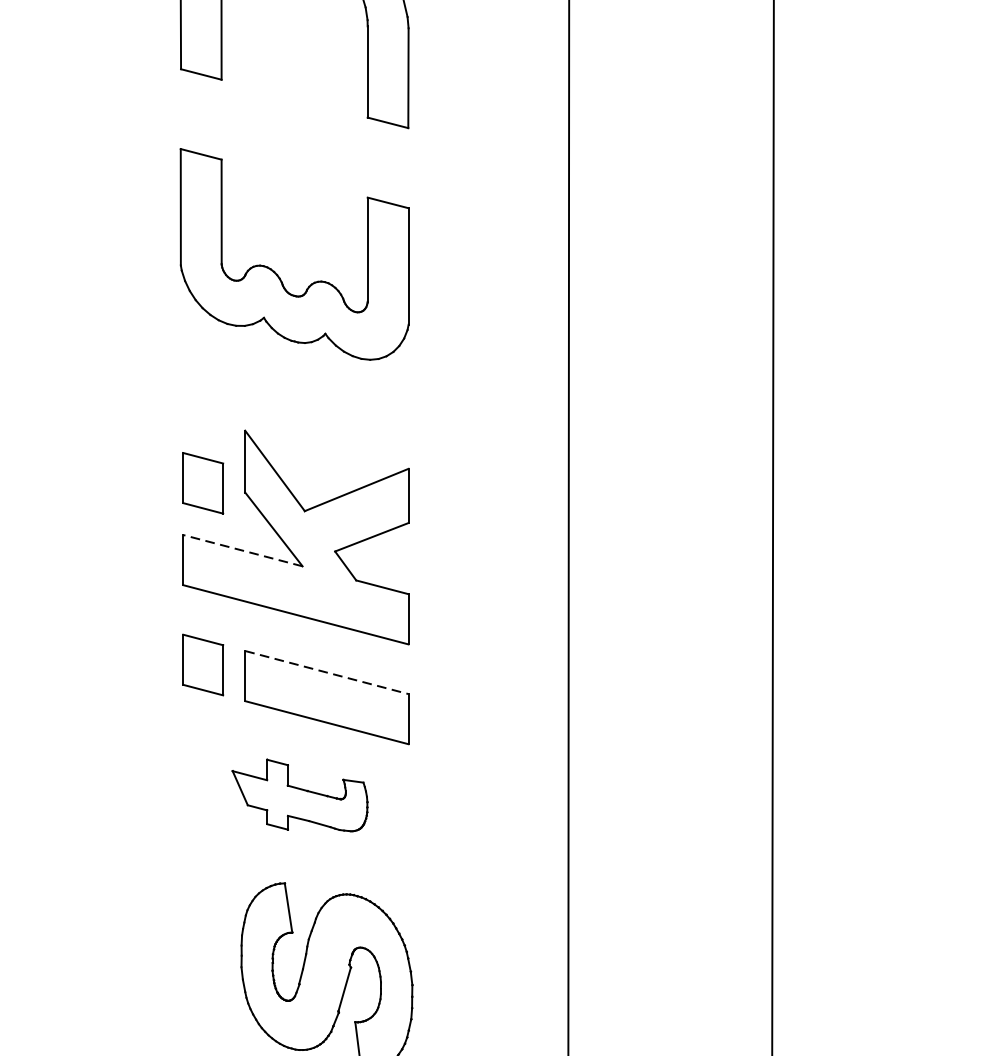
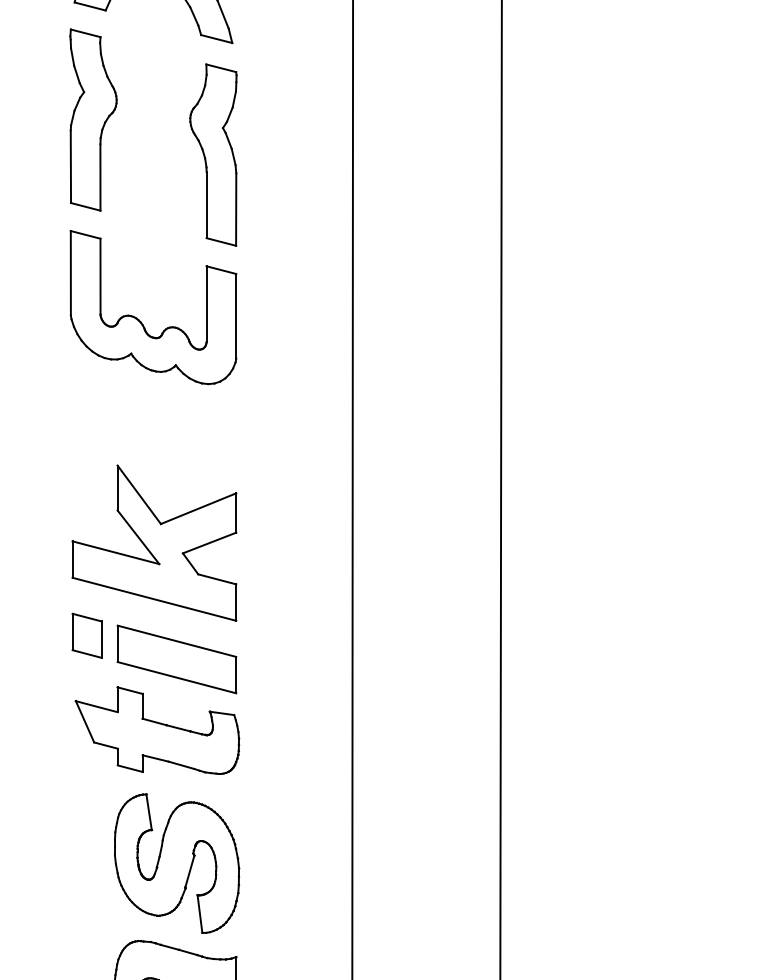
part: (276, 272) -> (140, 320), moved
part: (202, 482) -> (86, 503), removed
line: (242, 550) -> (115, 552), dashed -> solid
line: (327, 672) -> (177, 641), dashed -> solid
part: (300, 795) -> (157, 730), size x1.67

